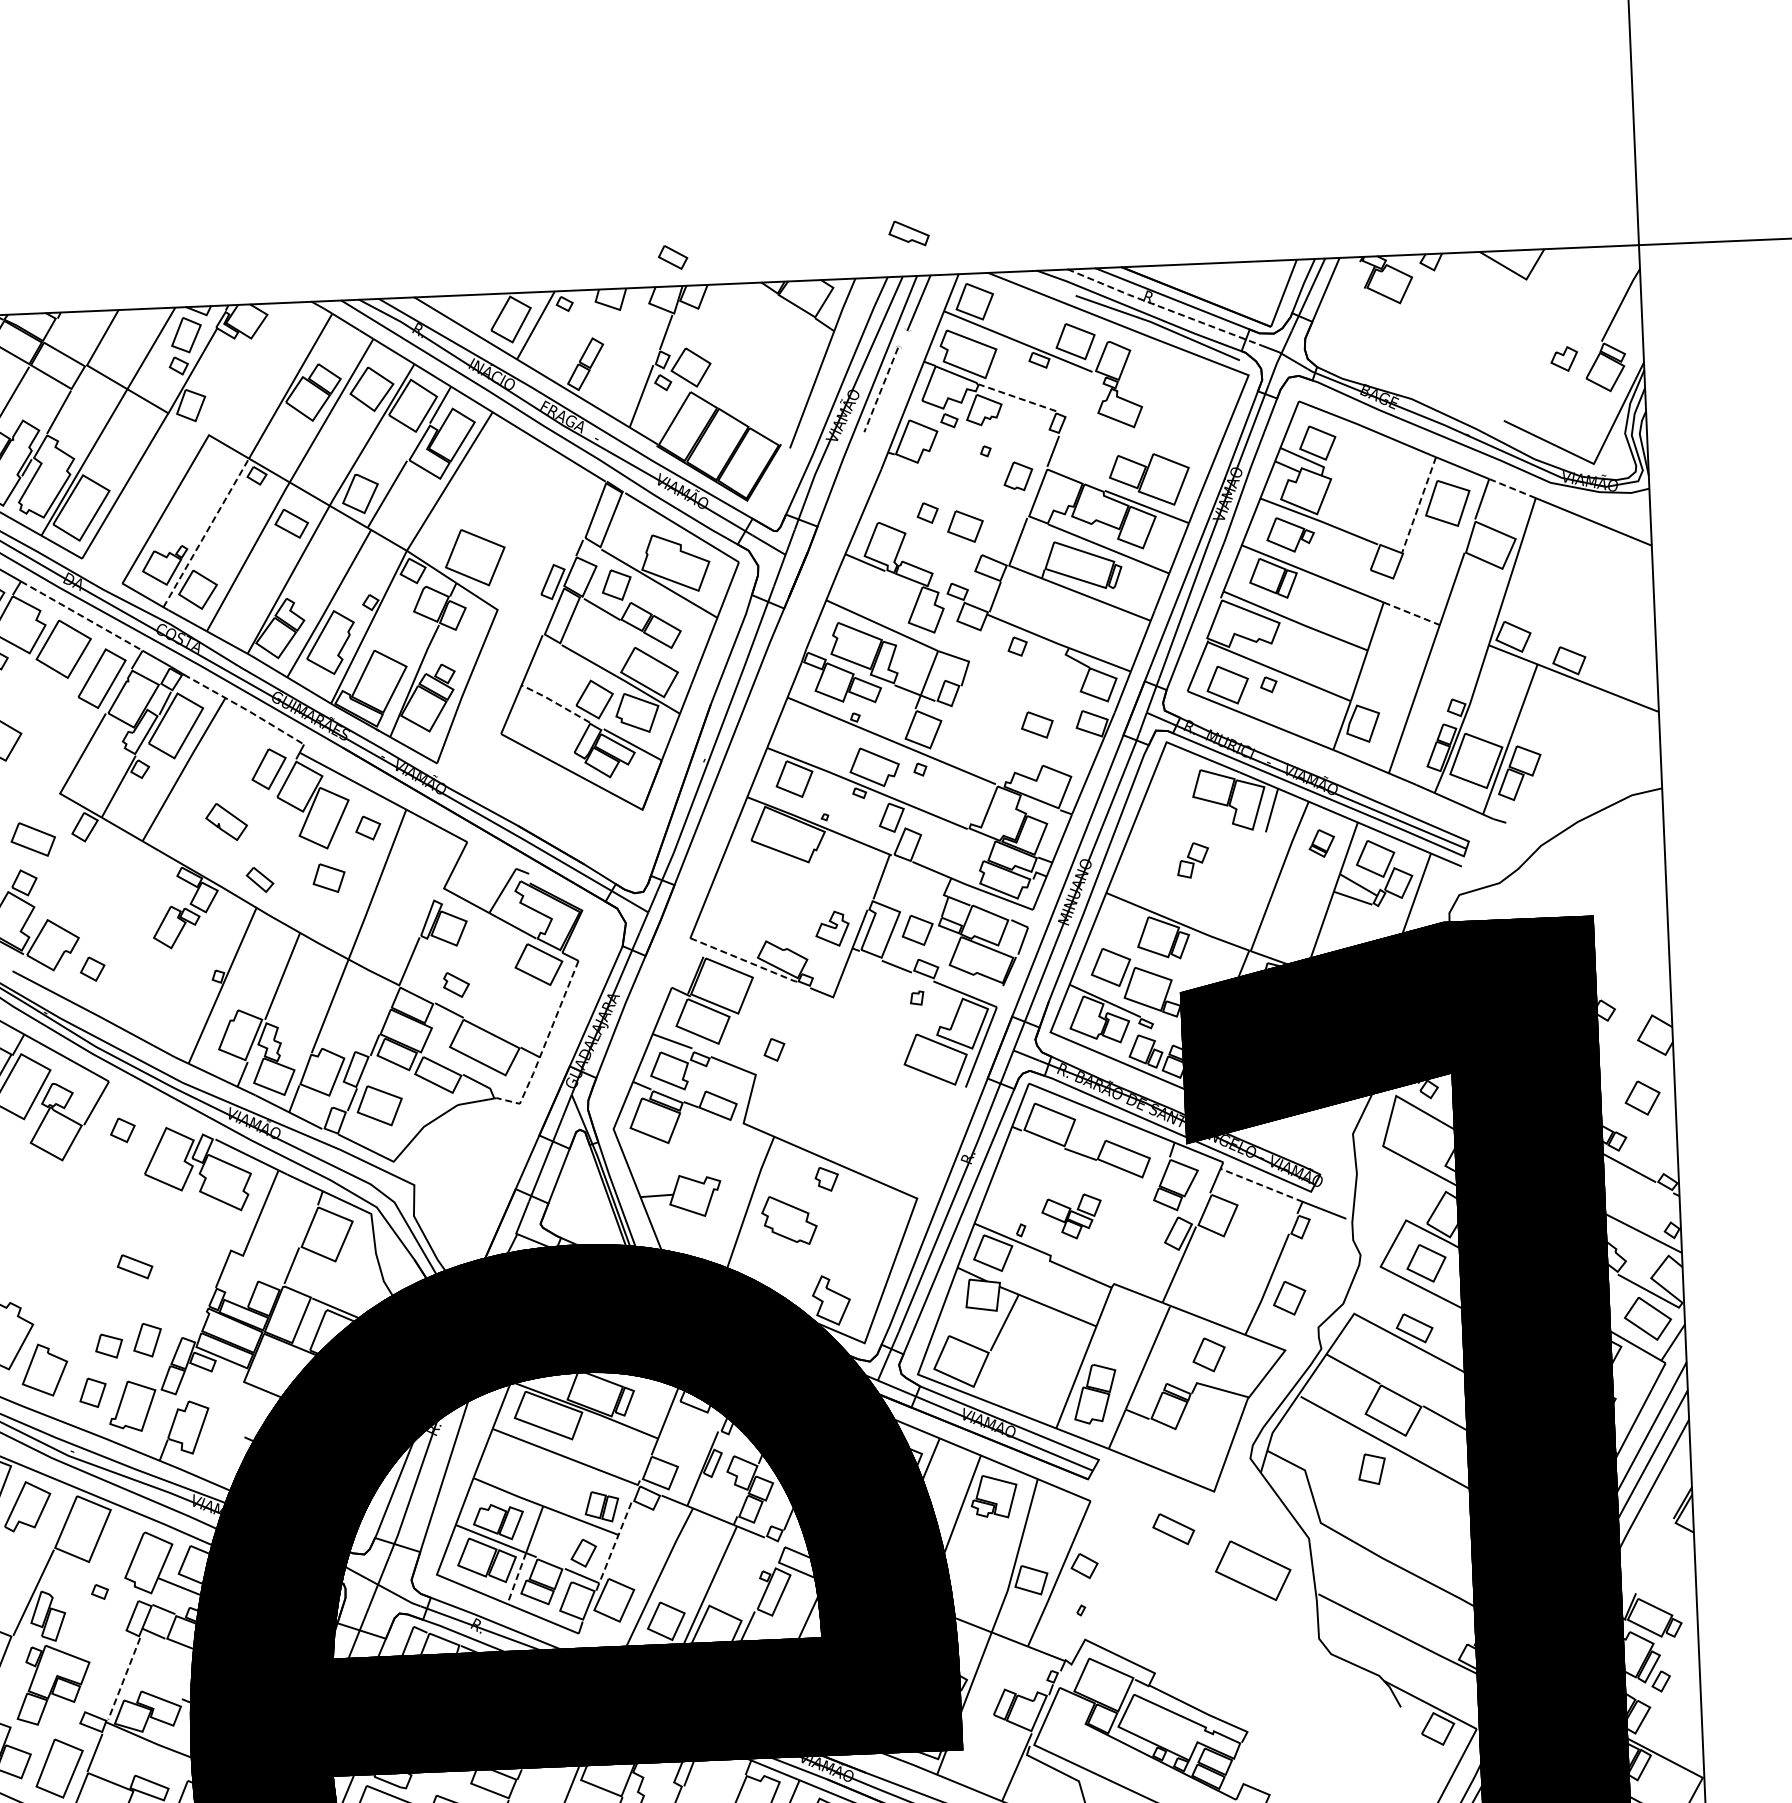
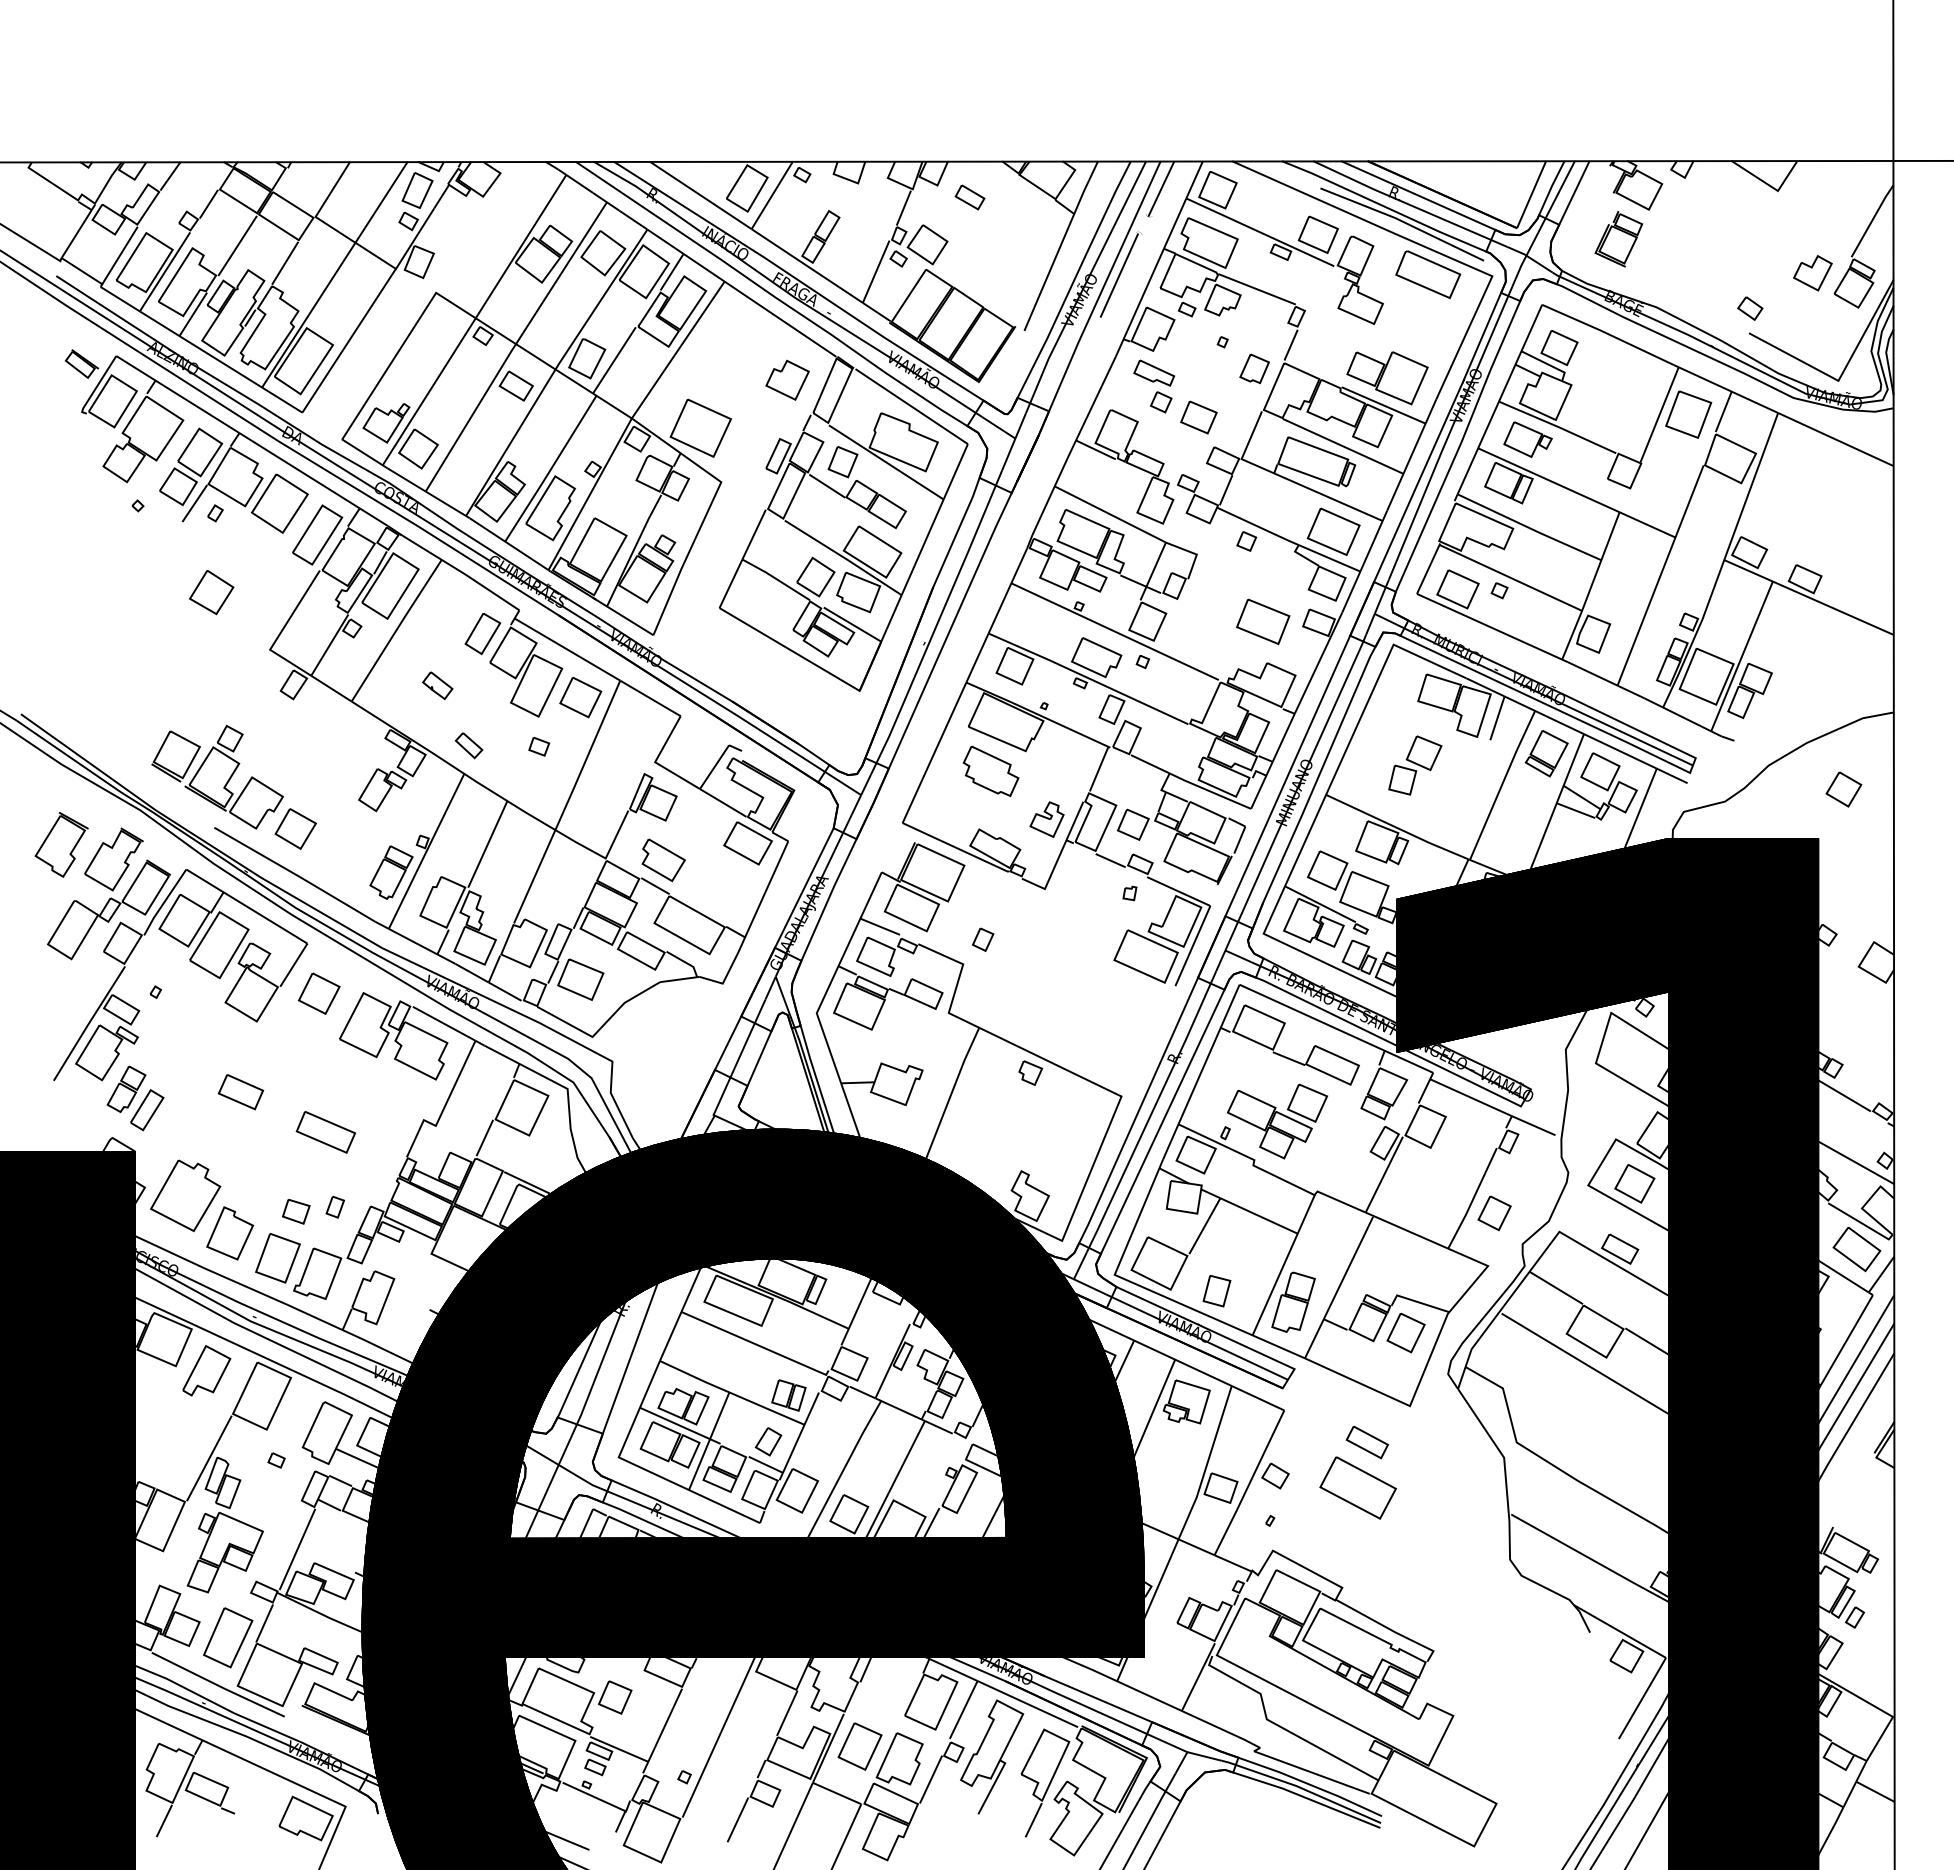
part: (908, 232) -> (1153, 372), moved
part: (672, 257) -> (969, 197), moved
line: (1164, 307) -> (1409, 204), dashed -> solid
part: (1371, 333) -> (1618, 239), added
part: (1563, 359) -> (1812, 273), size x1.43
part: (1185, 376) -> (1428, 274), added
line: (881, 390) -> (1119, 276), dashed -> solid
part: (1504, 396) -> (1750, 308), added
line: (1017, 397) -> (1257, 289), dashed -> solid
line: (1512, 488) -> (1754, 402), dashed -> solid
line: (1419, 505) -> (1659, 415), dashed -> solid
part: (558, 506) -> (787, 379), added
line: (206, 532) -> (429, 391), dashed -> solid
line: (1411, 614) -> (1647, 525), dashed -> solid
line: (81, 615) -> (299, 470), dashed -> solid
part: (1102, 633) -> (1333, 531), added
line: (555, 702) -> (775, 578), dashed -> solid
line: (245, 708) -> (461, 571), dashed -> solid
part: (1037, 724) -> (1263, 621), size x1.67
part: (226, 821) -> (437, 685), size x0.71
part: (367, 827) -> (580, 697), size x1.67
part: (32, 839) -> (240, 1092), moved
part: (1321, 843) -> (1546, 753), size x1.67
part: (1193, 860) -> (1415, 765), size x1.67
part: (329, 877) -> (539, 746), size x0.62
line: (744, 961) -> (956, 848), dashed -> solid
part: (92, 968) -> (295, 828), size x1.67
part: (456, 984) -> (663, 860), size x1.67
part: (188, 1008) -> (391, 872), added
line: (544, 1045) -> (750, 925), dashed -> solid
part: (1642, 1098) -> (1843, 789), moved
part: (122, 1130) -> (319, 993), size x1.67
line: (1261, 1185) -> (1470, 1097), dashed -> solid
part: (1071, 1216) -> (1277, 1121), size x1.67
part: (788, 1219) -> (990, 770), moved
part: (134, 1266) -> (325, 1132), size x1.67
part: (146, 1339) -> (334, 1206), size x0.62
part: (1208, 1355) -> (1410, 1267), removed
part: (92, 1392) -> (277, 1258), size x1.67
part: (1206, 1419) -> (1405, 1332), added
part: (1371, 1469) -> (1216, 1291), moved
line: (614, 1543) -> (800, 1433), dashed -> solid
part: (1252, 1570) -> (1357, 1487), moved
line: (516, 1578) -> (699, 1464), dashed -> solid
line: (124, 1678) -> (297, 1549), dashed -> solid

